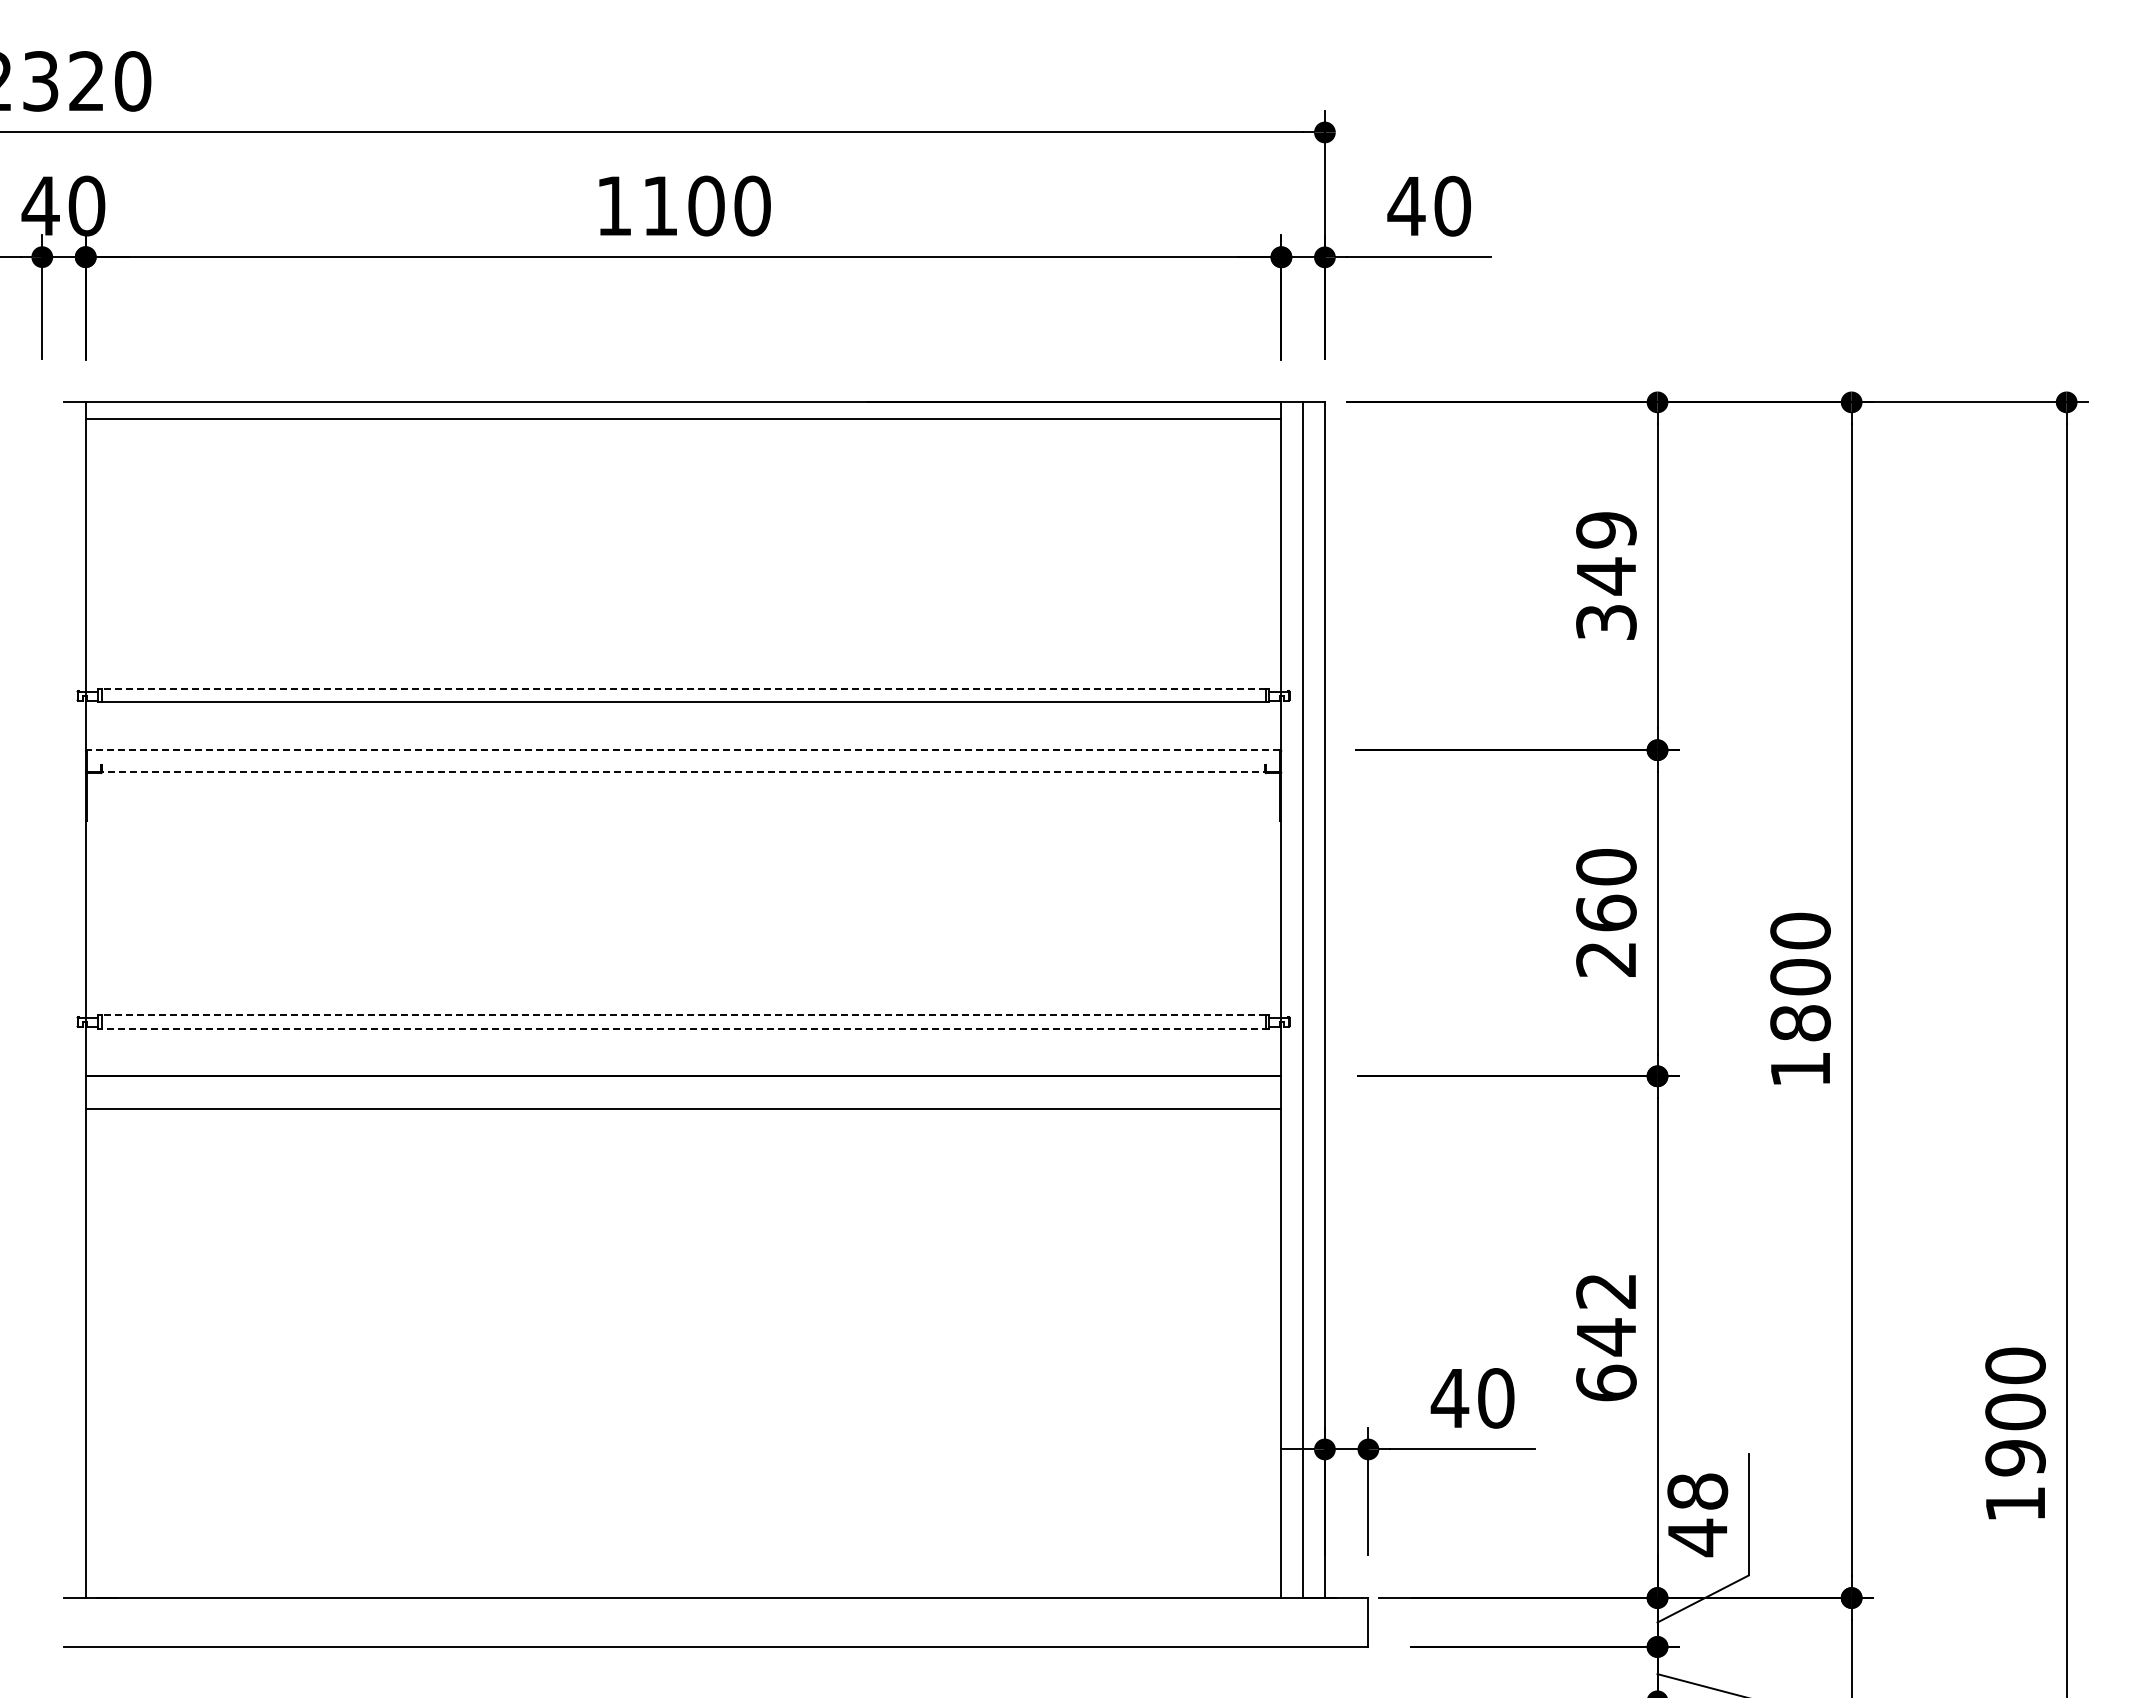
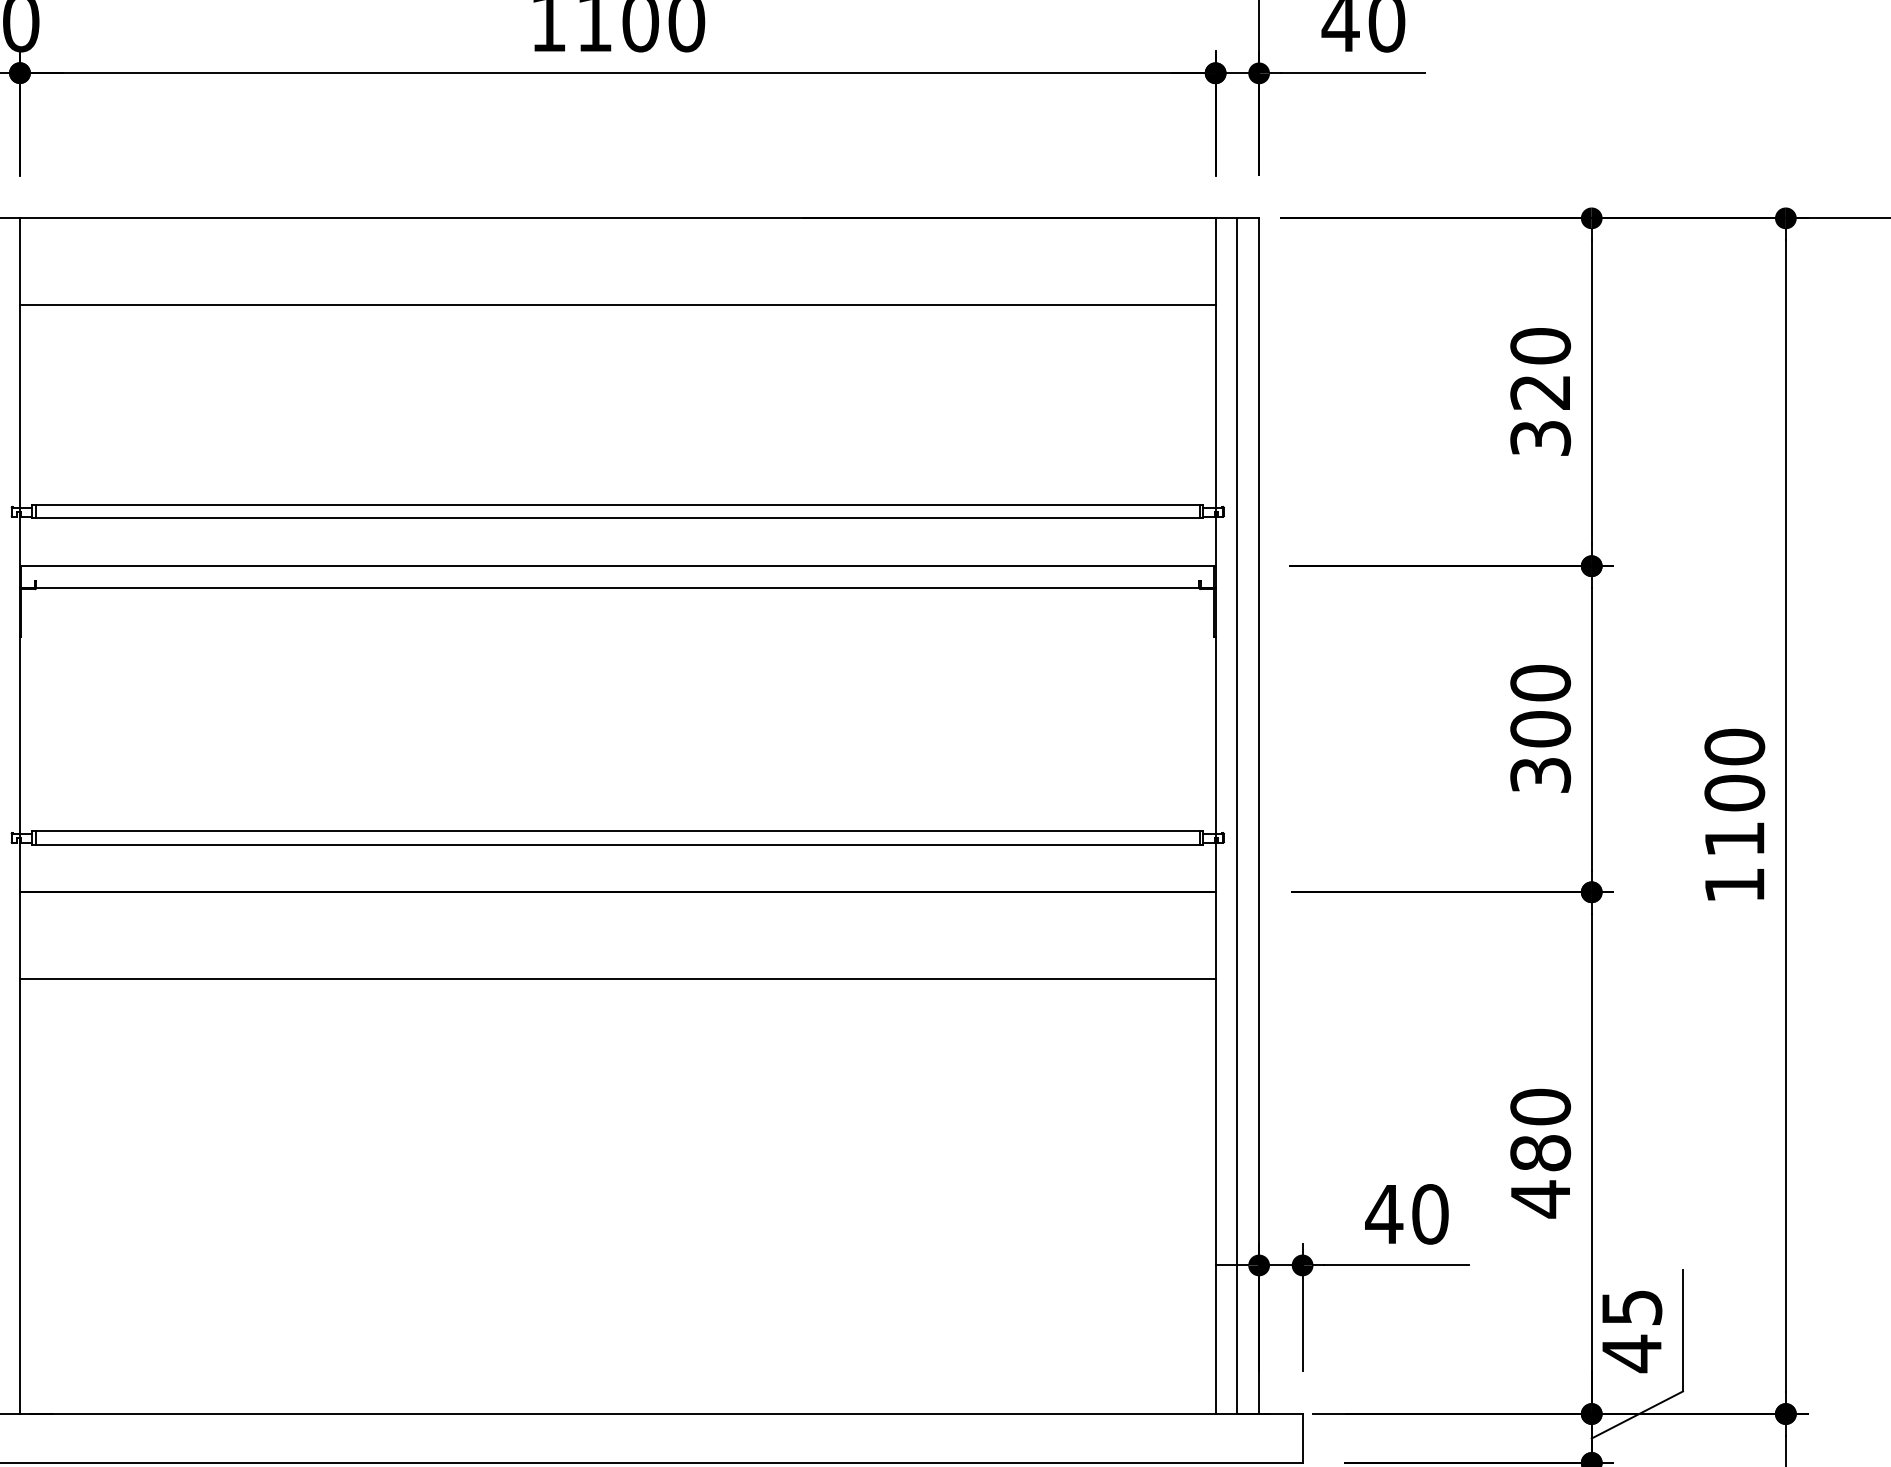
line: (683, 419) -> (617, 305), moved
text: (1606, 553) -> (1540, 369), 349 -> 320
line: (683, 689) -> (617, 505), dashed -> solid
line: (683, 750) -> (617, 566), dashed -> solid
line: (683, 772) -> (617, 588), dashed -> solid
text: (1606, 935) -> (1540, 751), 260 -> 300
line: (683, 1015) -> (617, 831), dashed -> solid
text: (1800, 1023) -> (1734, 839), 1800 -> 1100
line: (685, 1028) -> (619, 844), dashed -> solid
line: (683, 1109) -> (617, 979), moved
text: (1606, 1337) -> (1540, 1153), 642 -> 480
text: (1697, 1491) -> (1631, 1307), 48 -> 45

